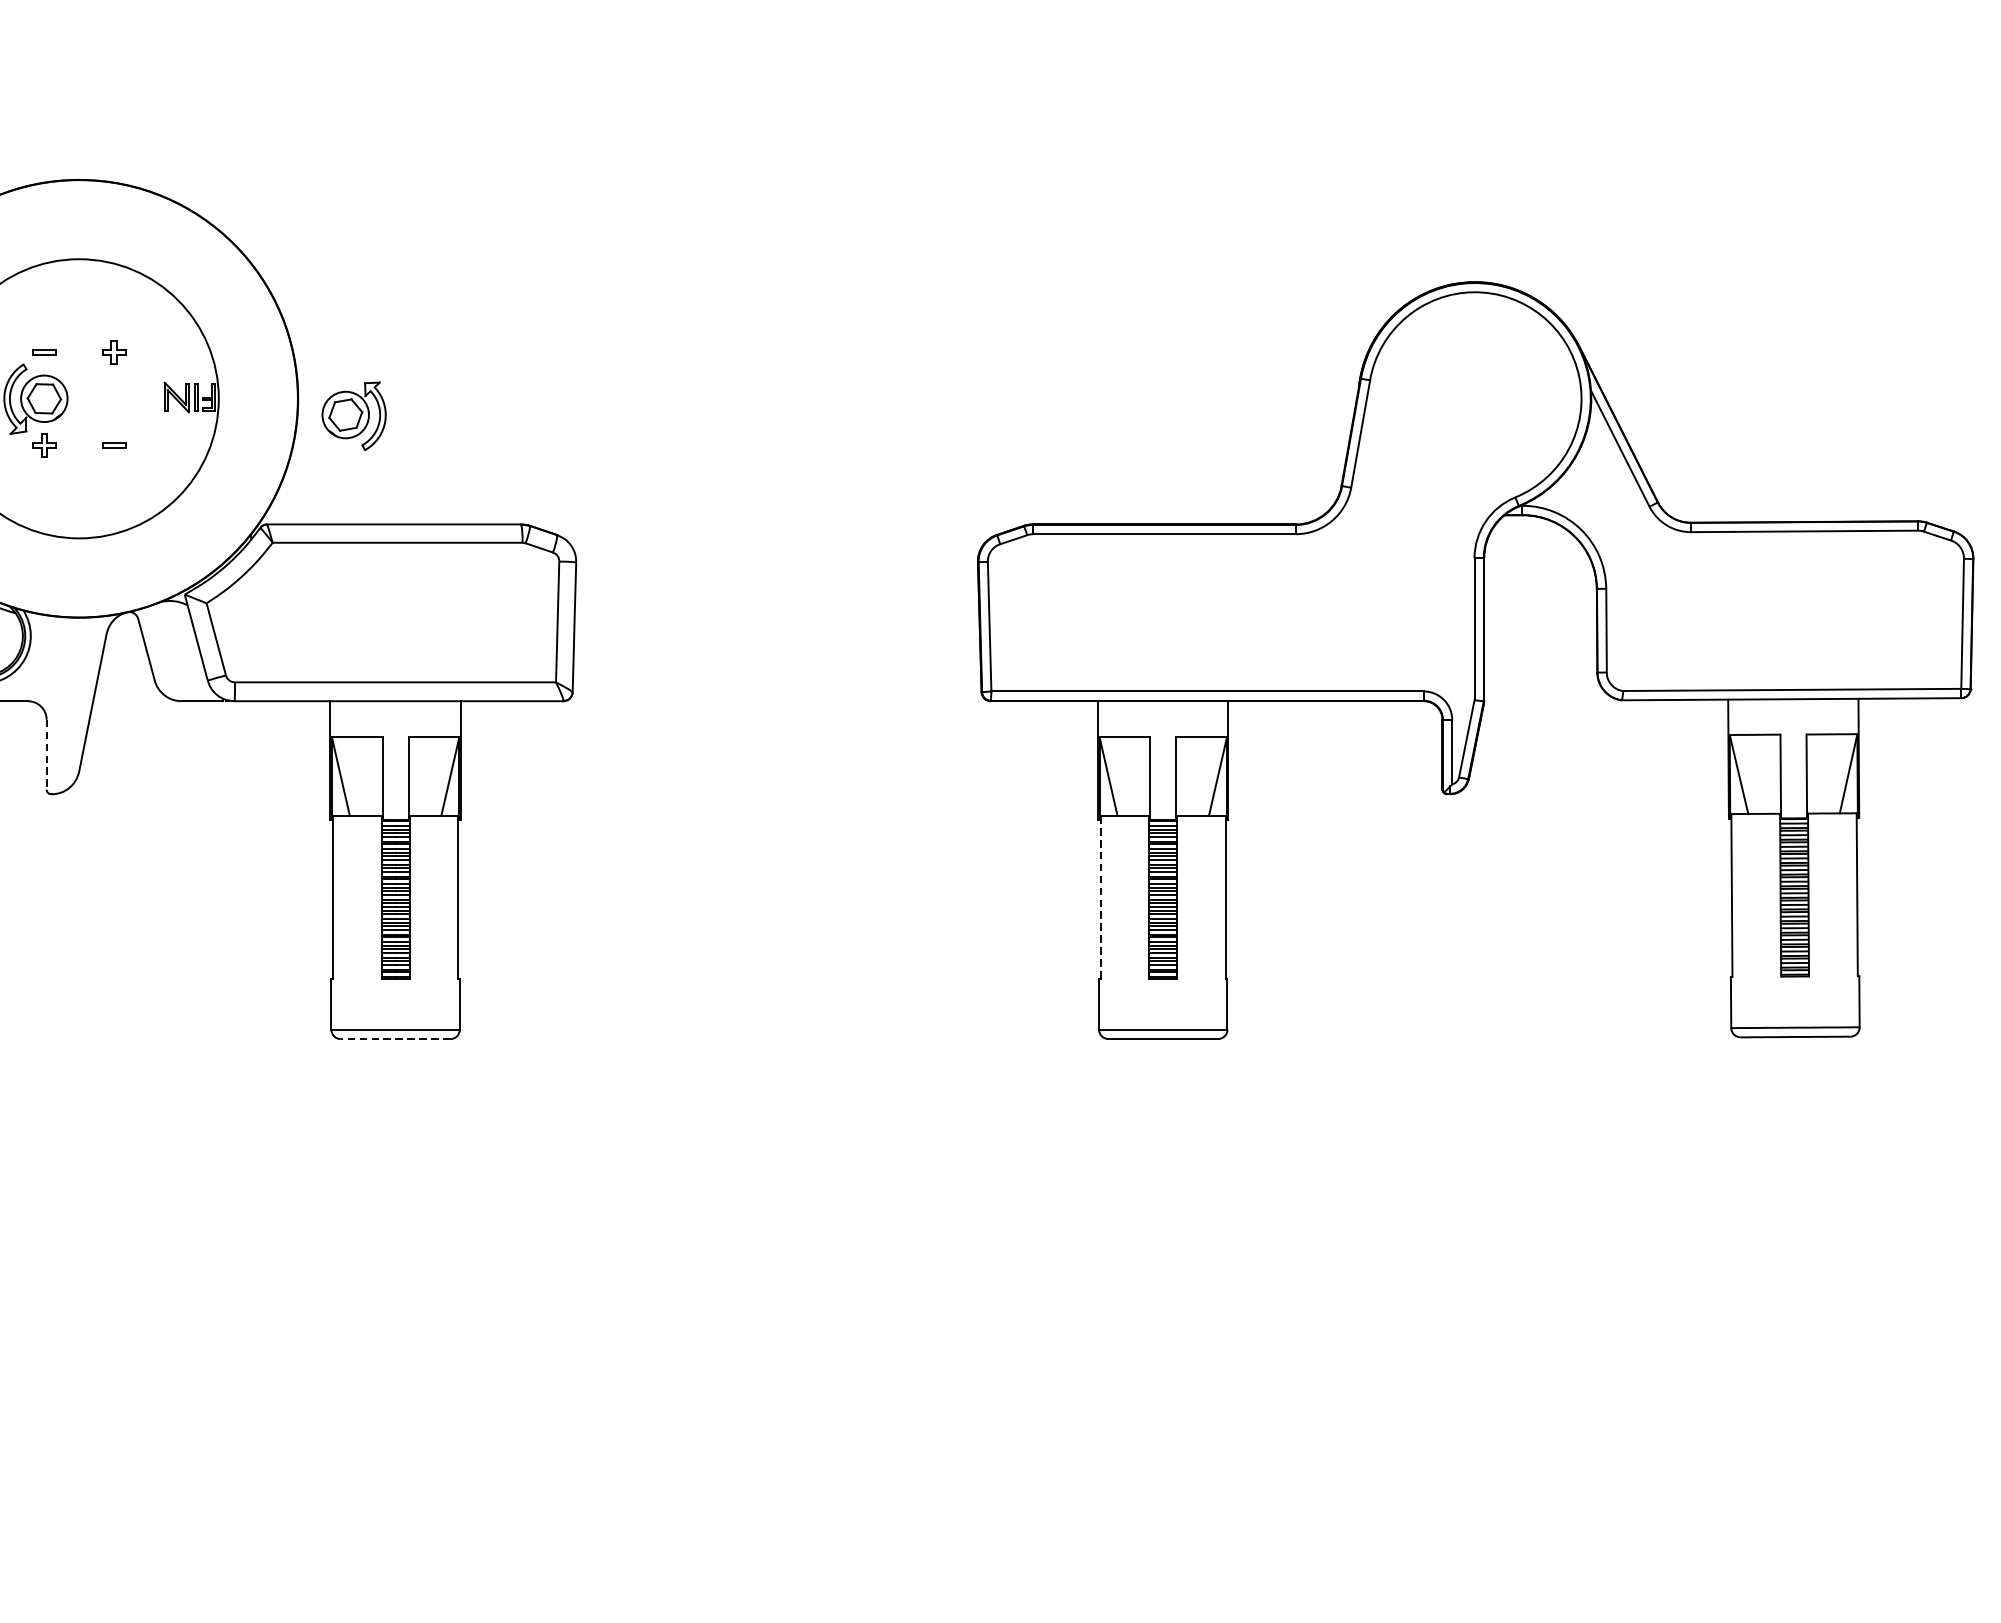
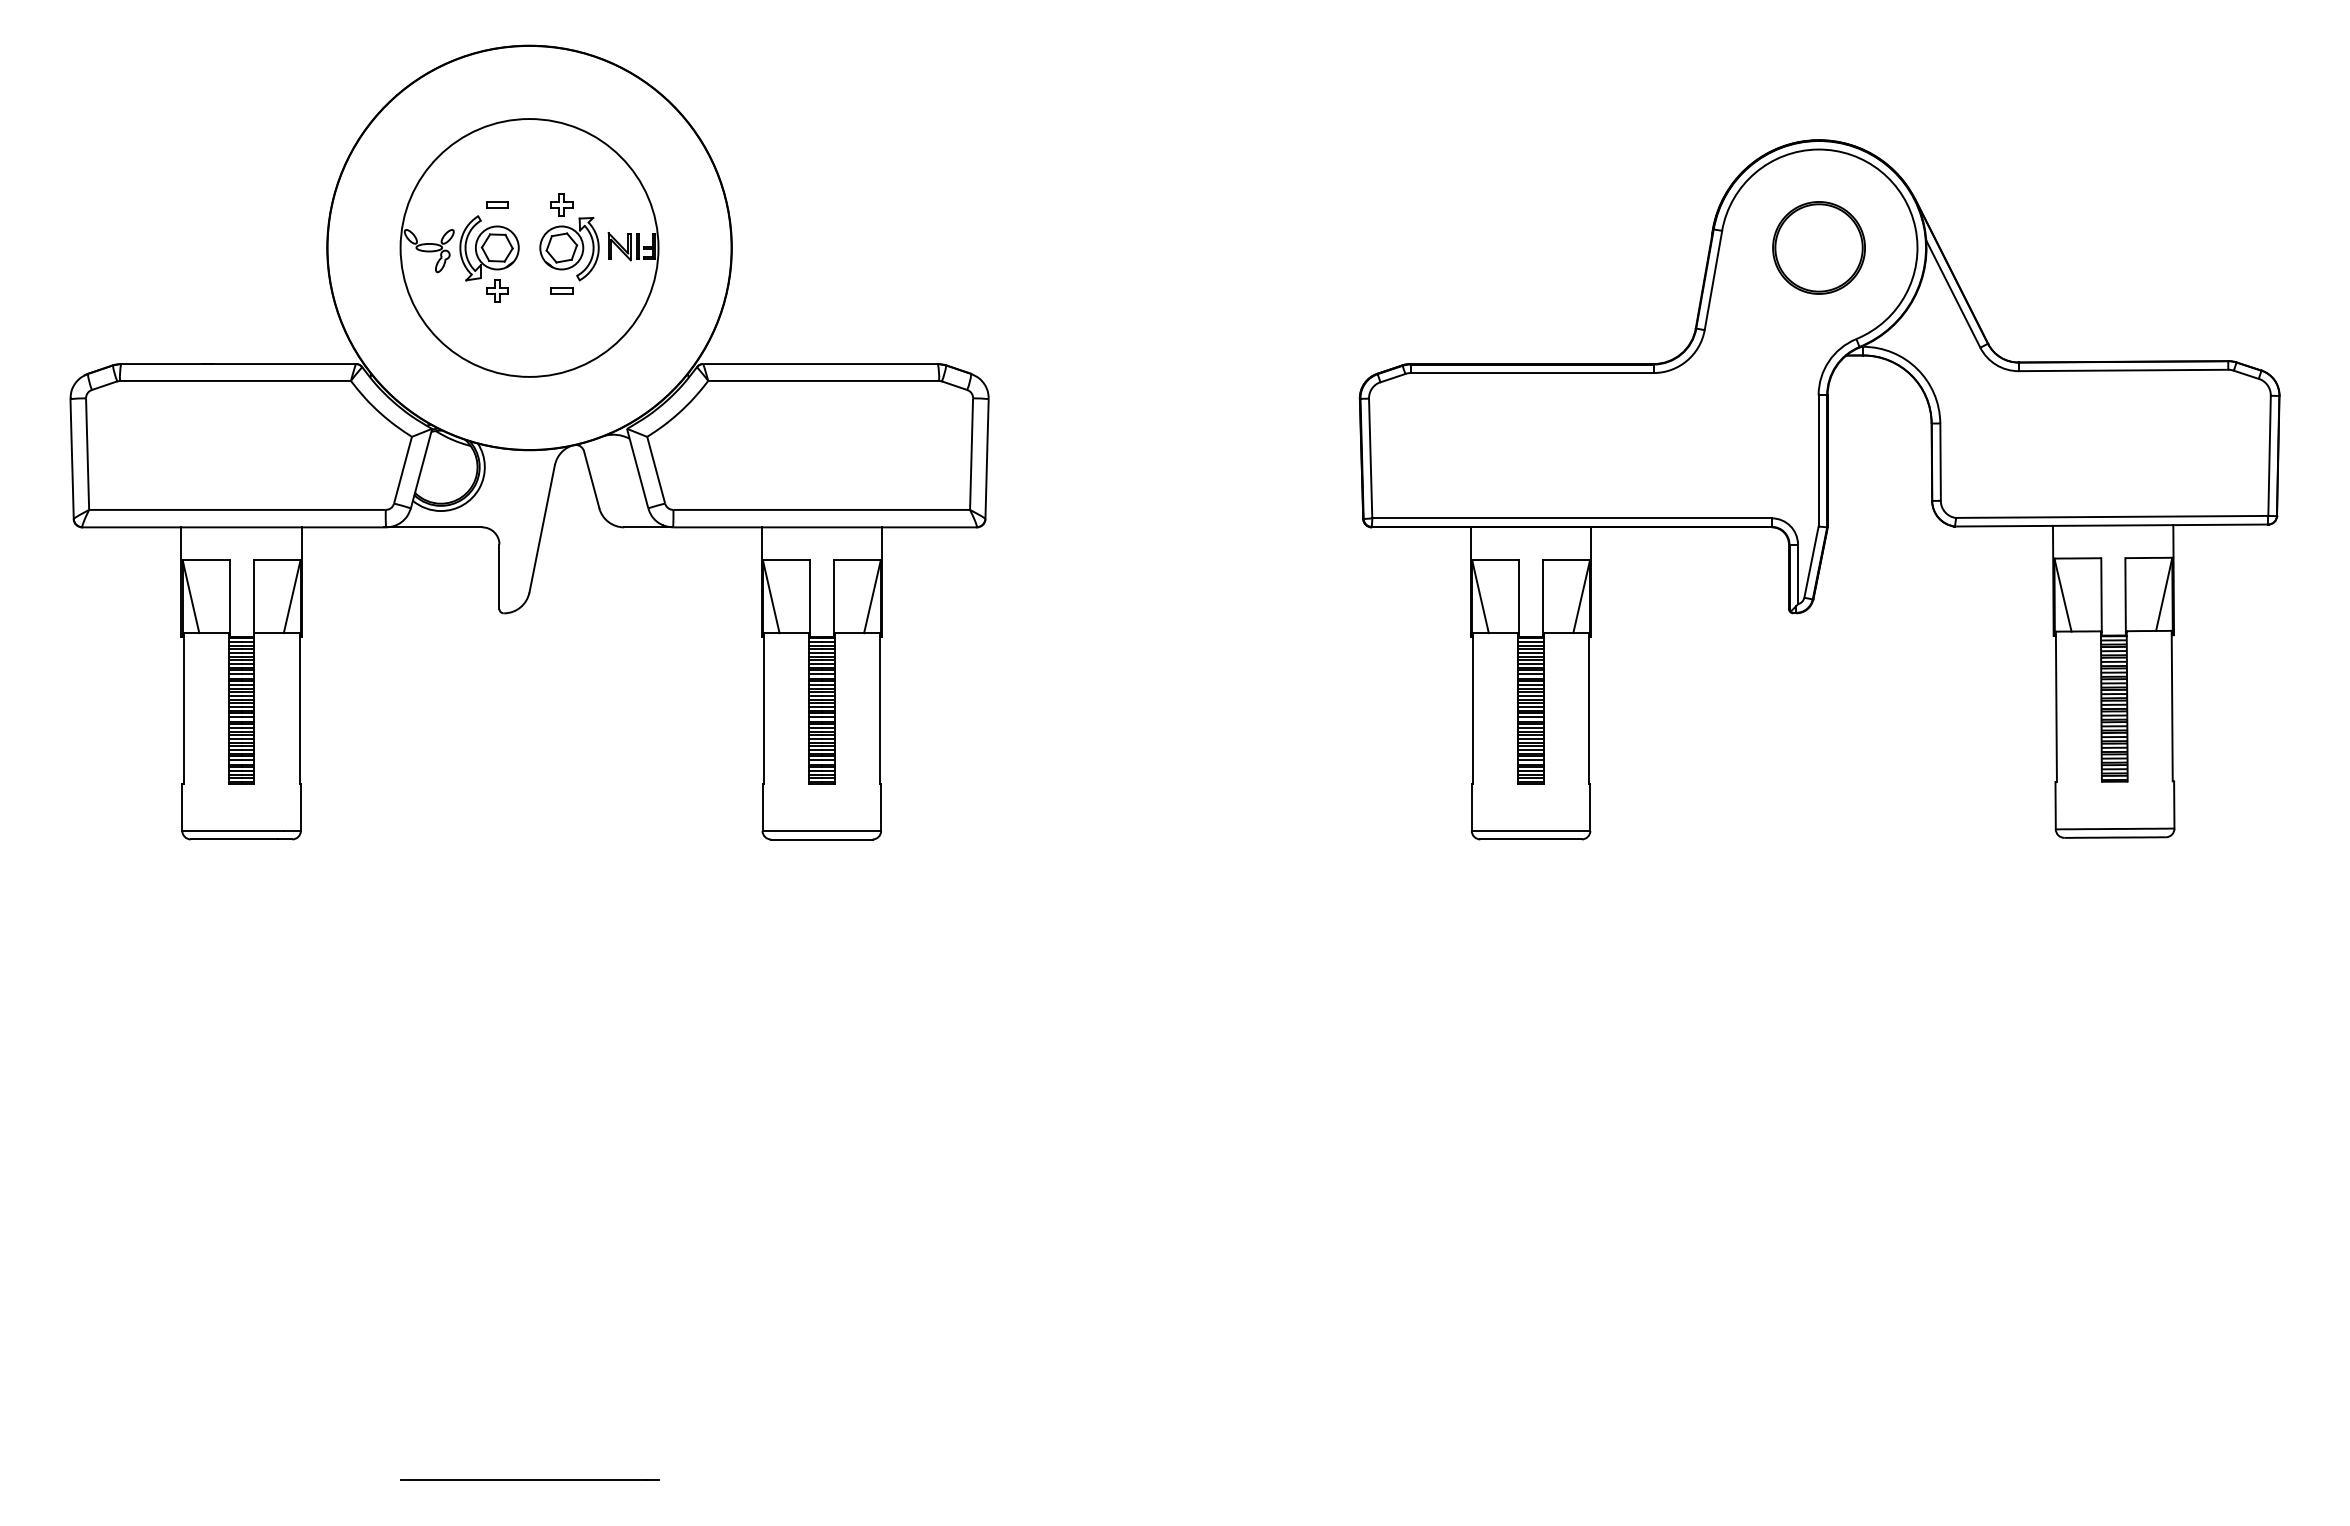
part: (1474, 398) -> (1818, 247), added
part: (354, 415) -> (569, 248), moved
line: (46, 755) -> (499, 577), dashed -> solid
line: (1100, 896) -> (1473, 707), dashed -> solid
line: (395, 1039) -> (821, 839), dashed -> solid

